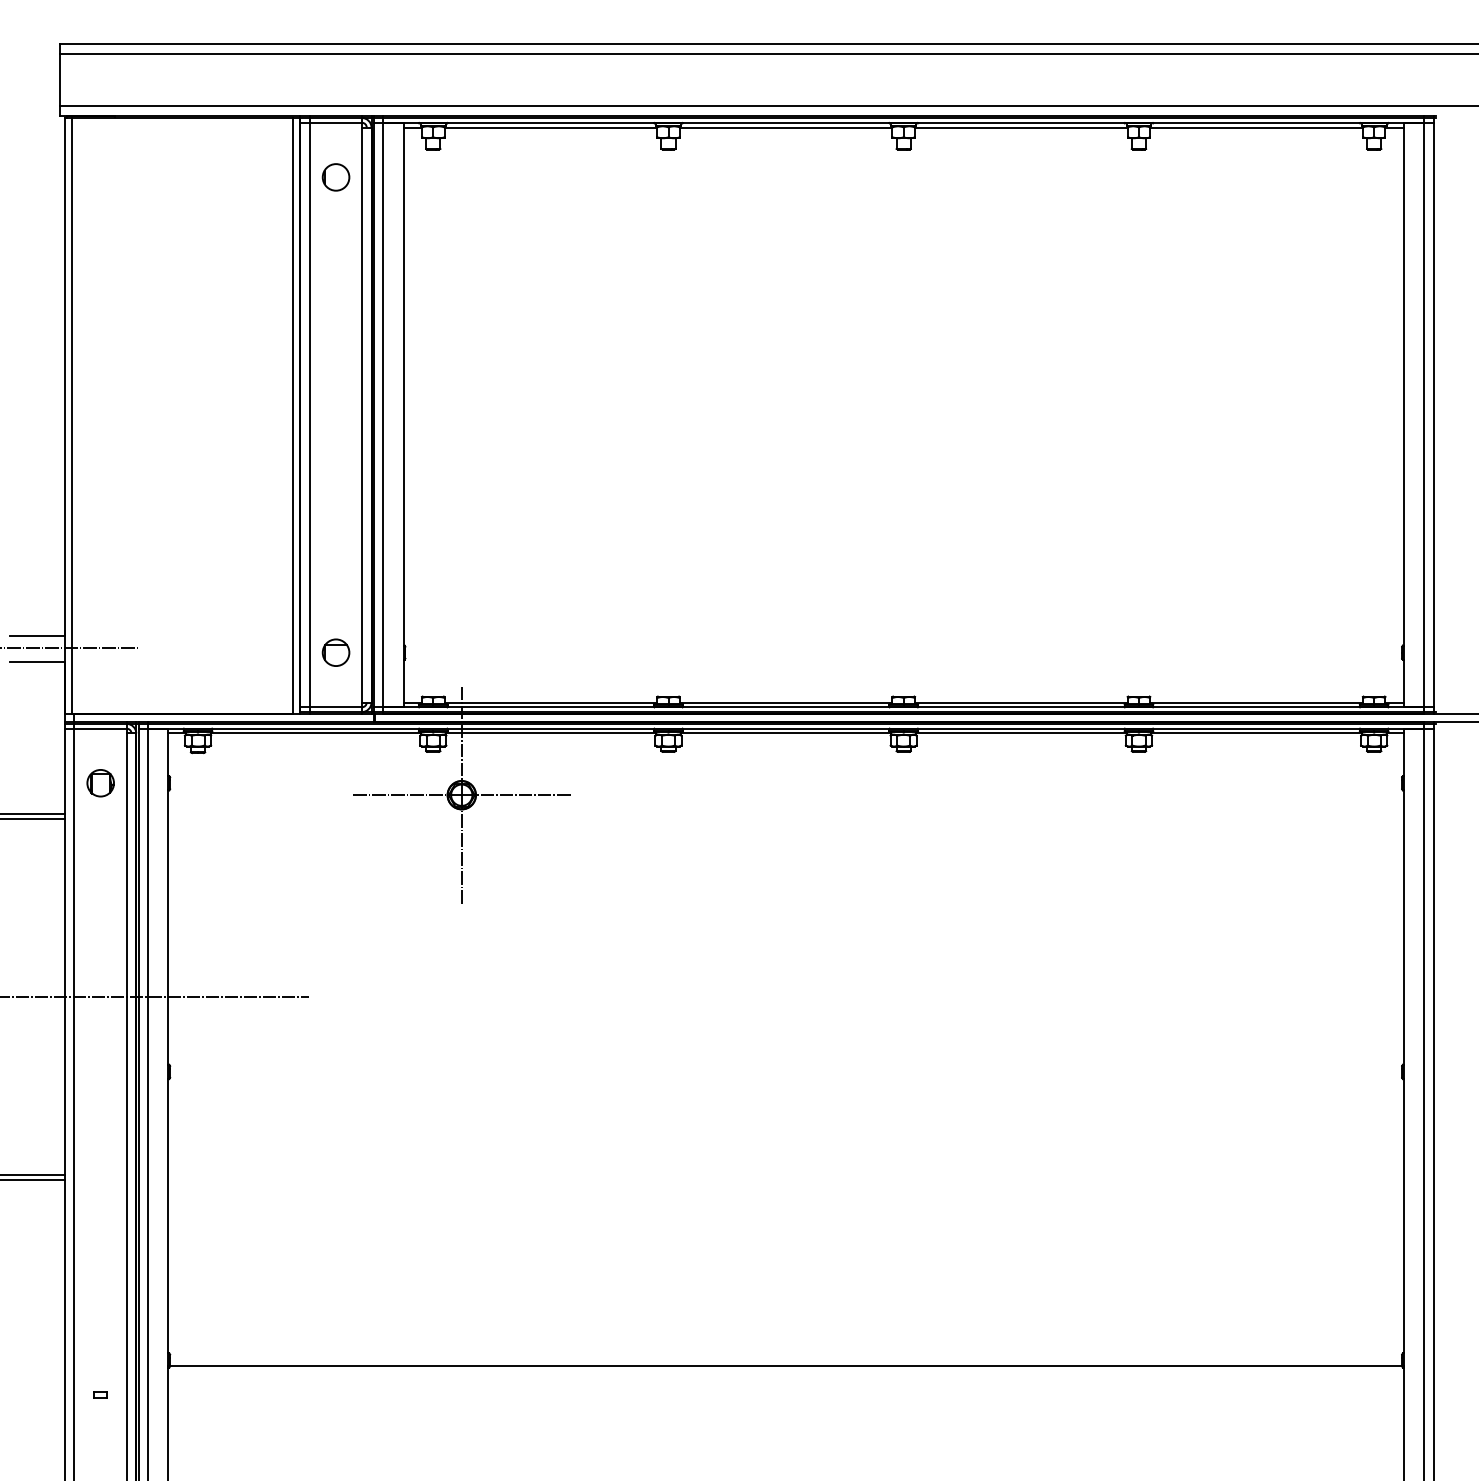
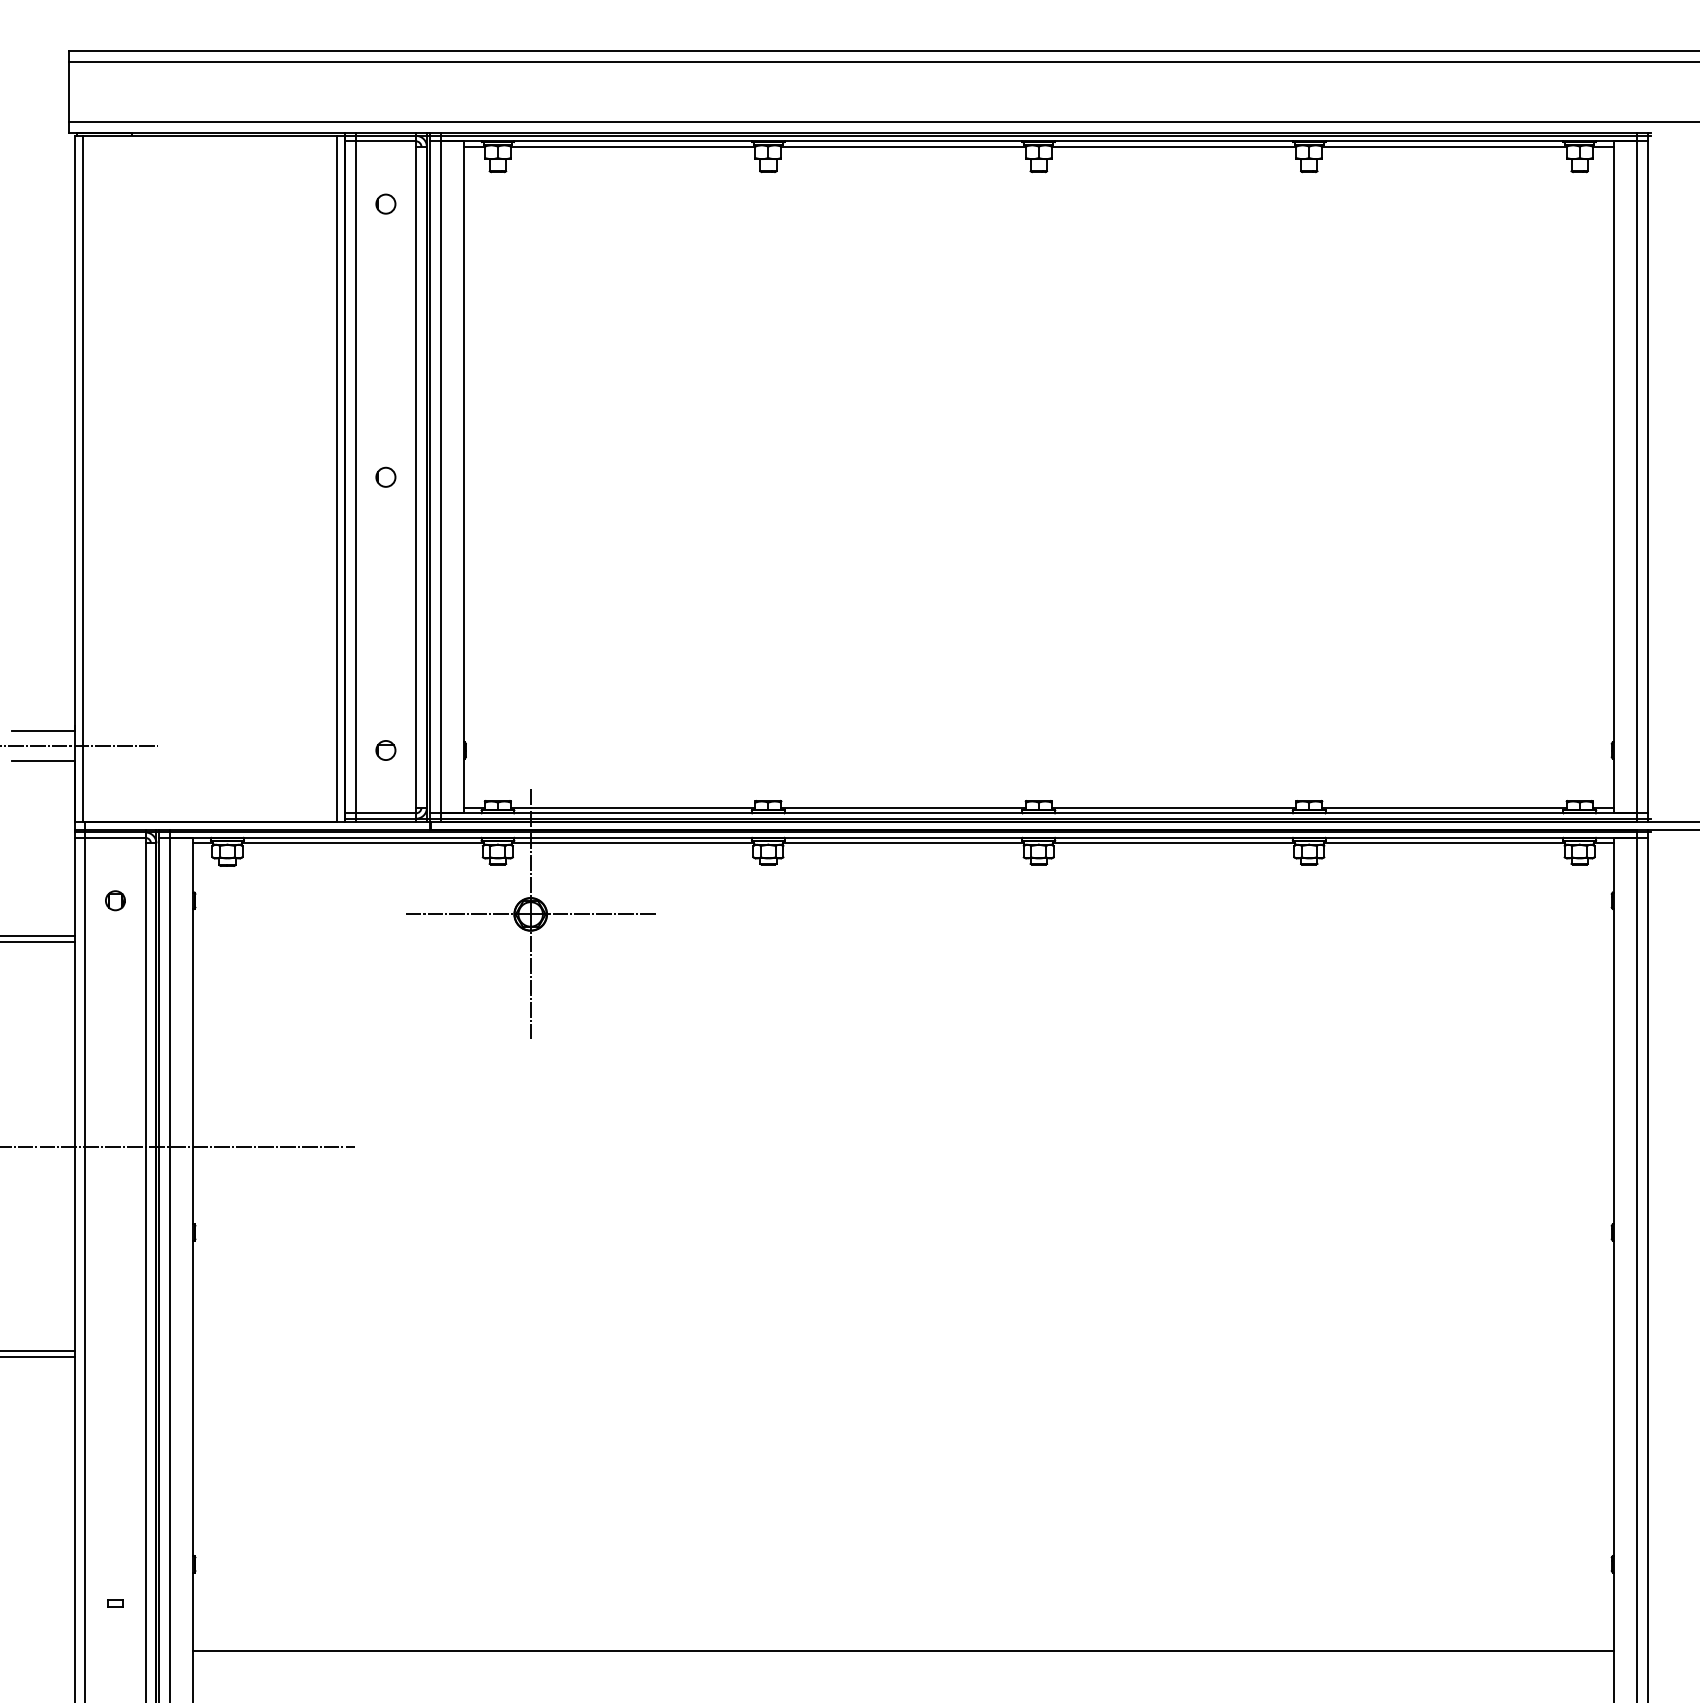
circle: (335, 177) -> (385, 204), size x0.62
part: (335, 414) -> (385, 476), added
part: (335, 652) -> (385, 750), size x0.62
part: (100, 783) -> (115, 900), size x0.62
line: (785, 1365) -> (902, 1650), moved

